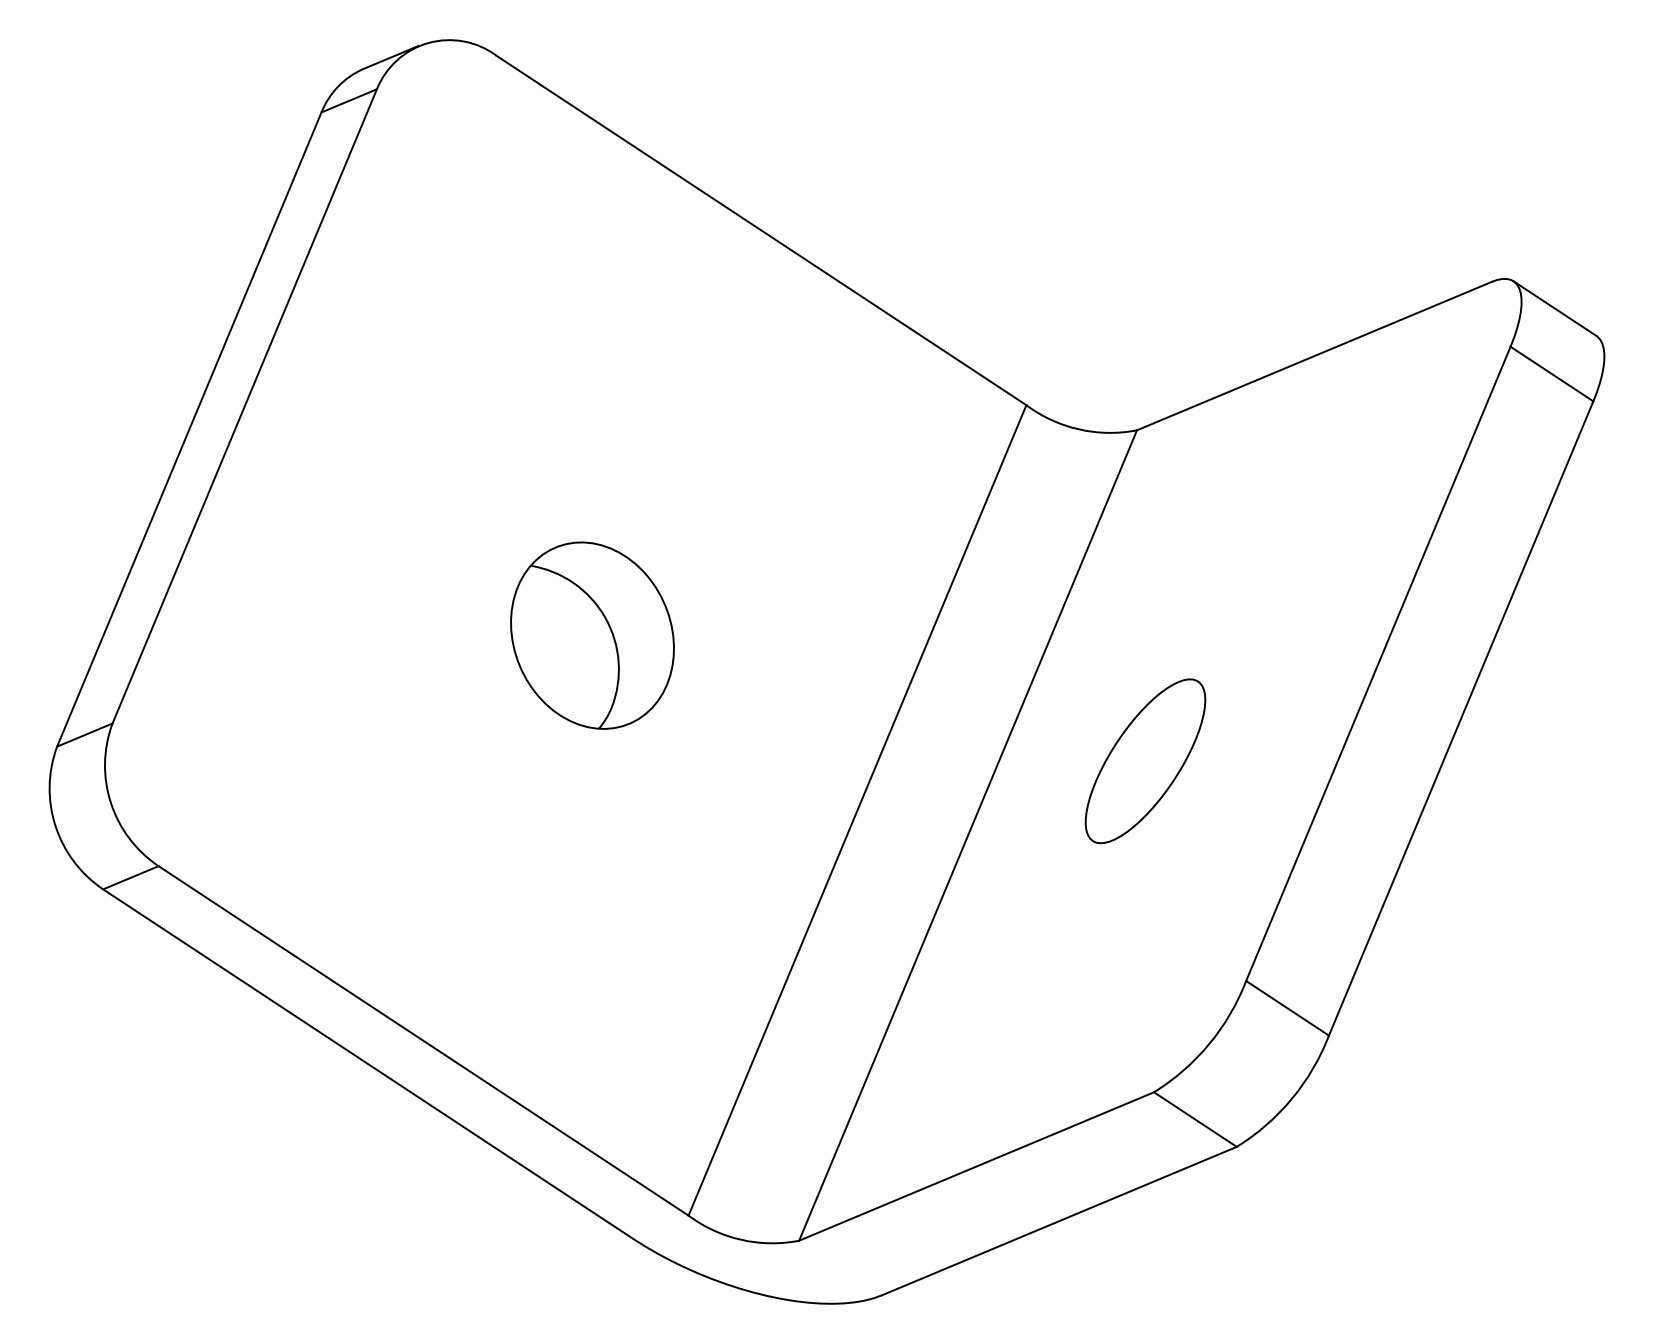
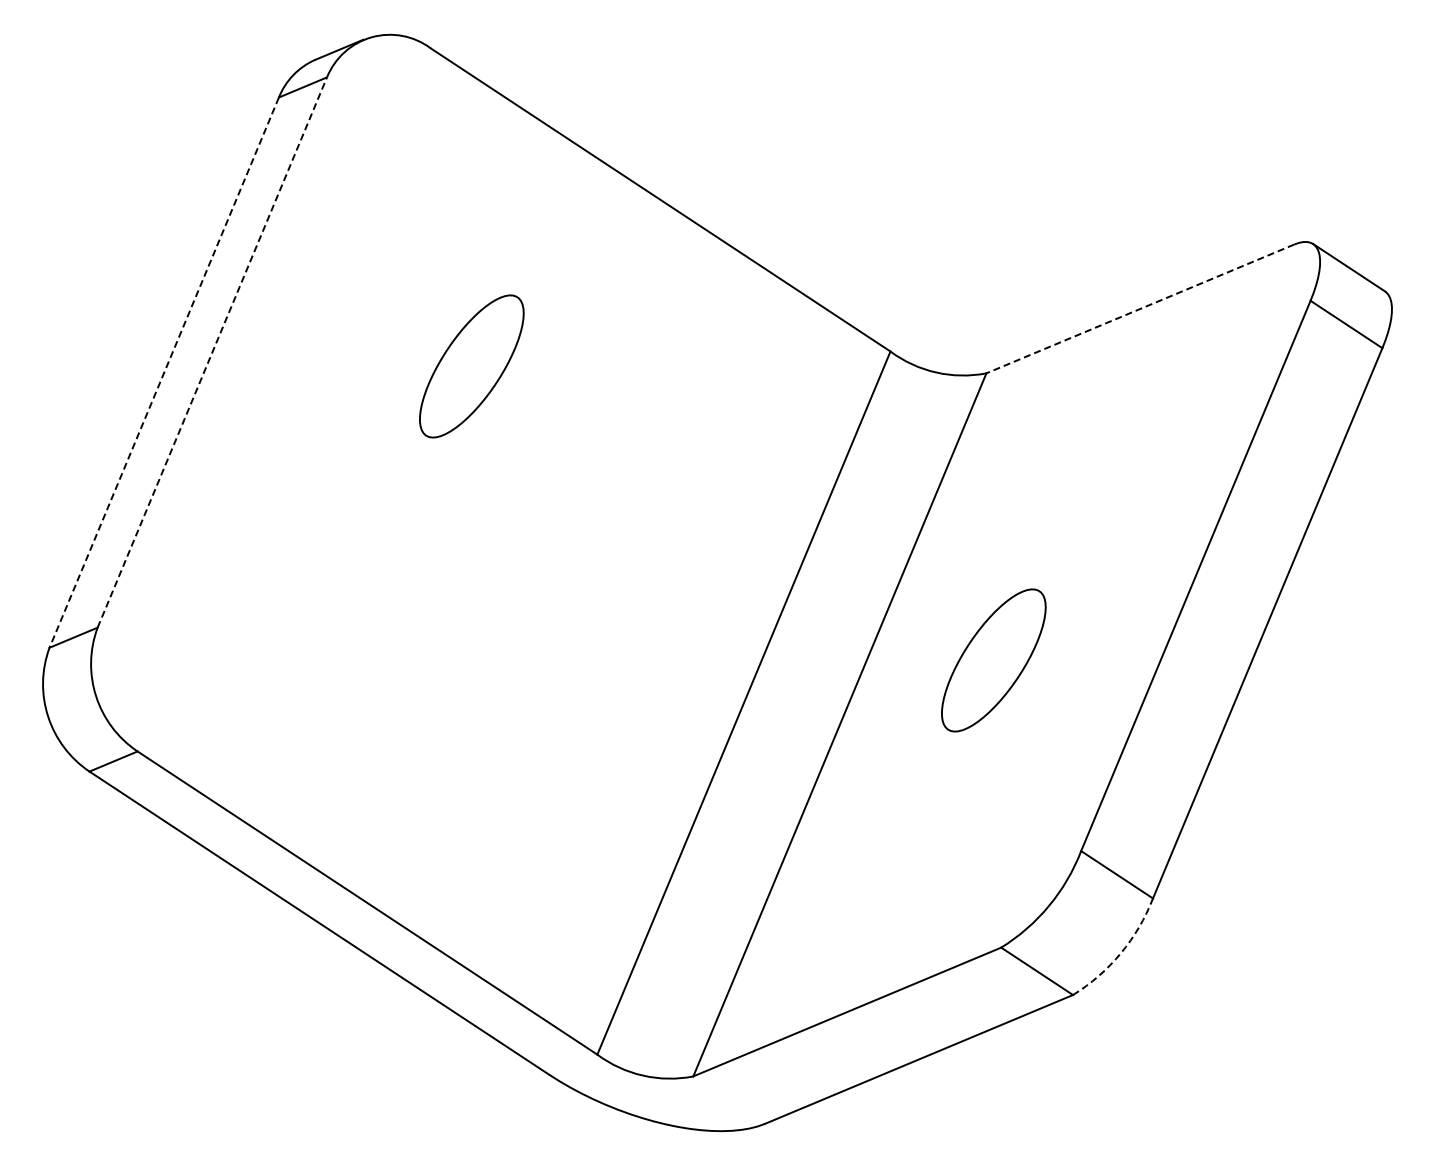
line: (1314, 355) -> (1140, 308), solid -> dashed
line: (244, 406) -> (212, 352), solid -> dashed
part: (543, 422) -> (471, 366), added
line: (189, 430) -> (164, 373), solid -> dashed
part: (591, 635) -> (513, 551), removed
arc: (1291, 1099) -> (1120, 953), solid -> dashed

